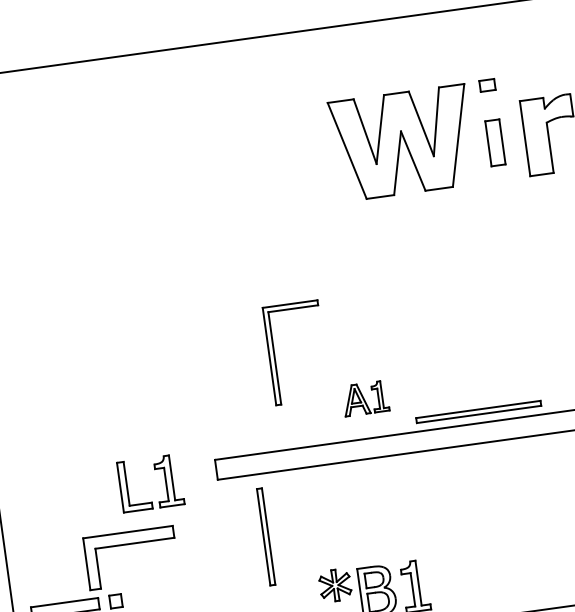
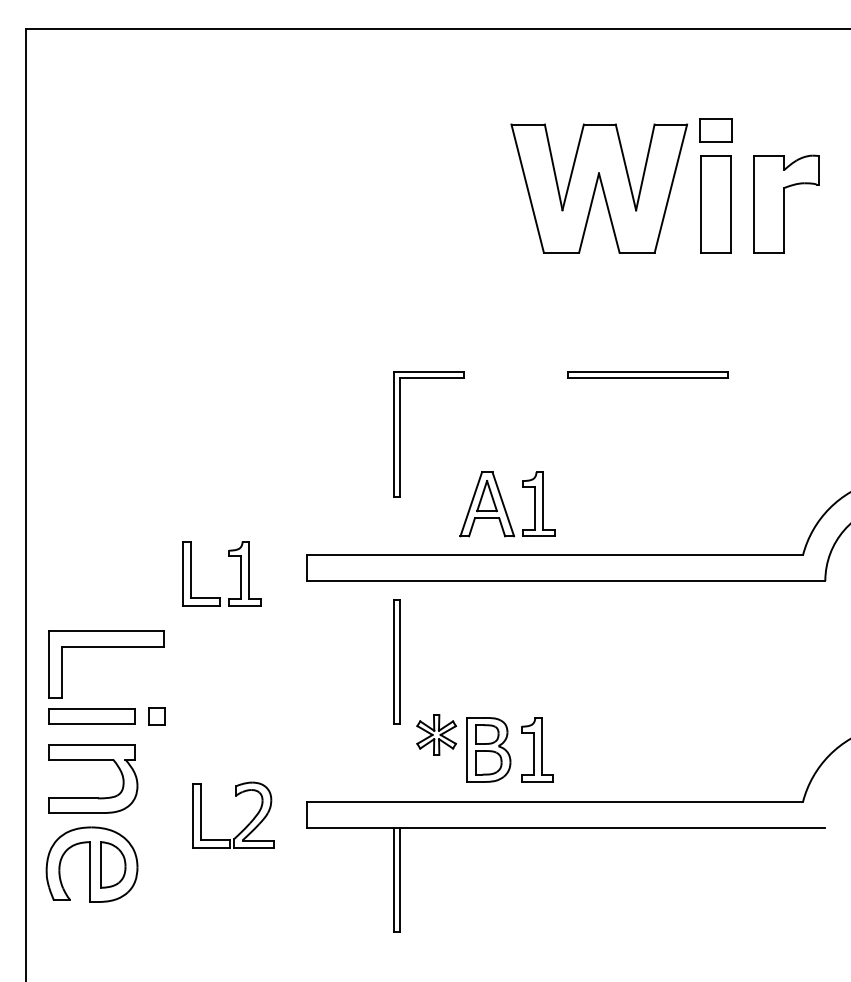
part: (486, 85) -> (715, 130), size x1.67
part: (494, 143) -> (715, 204), size x1.67
part: (365, 398) -> (507, 504), size x1.67
part: (478, 411) -> (647, 374), moved
part: (265, 536) -> (396, 661), moved
part: (129, 544) -> (106, 647), moved

